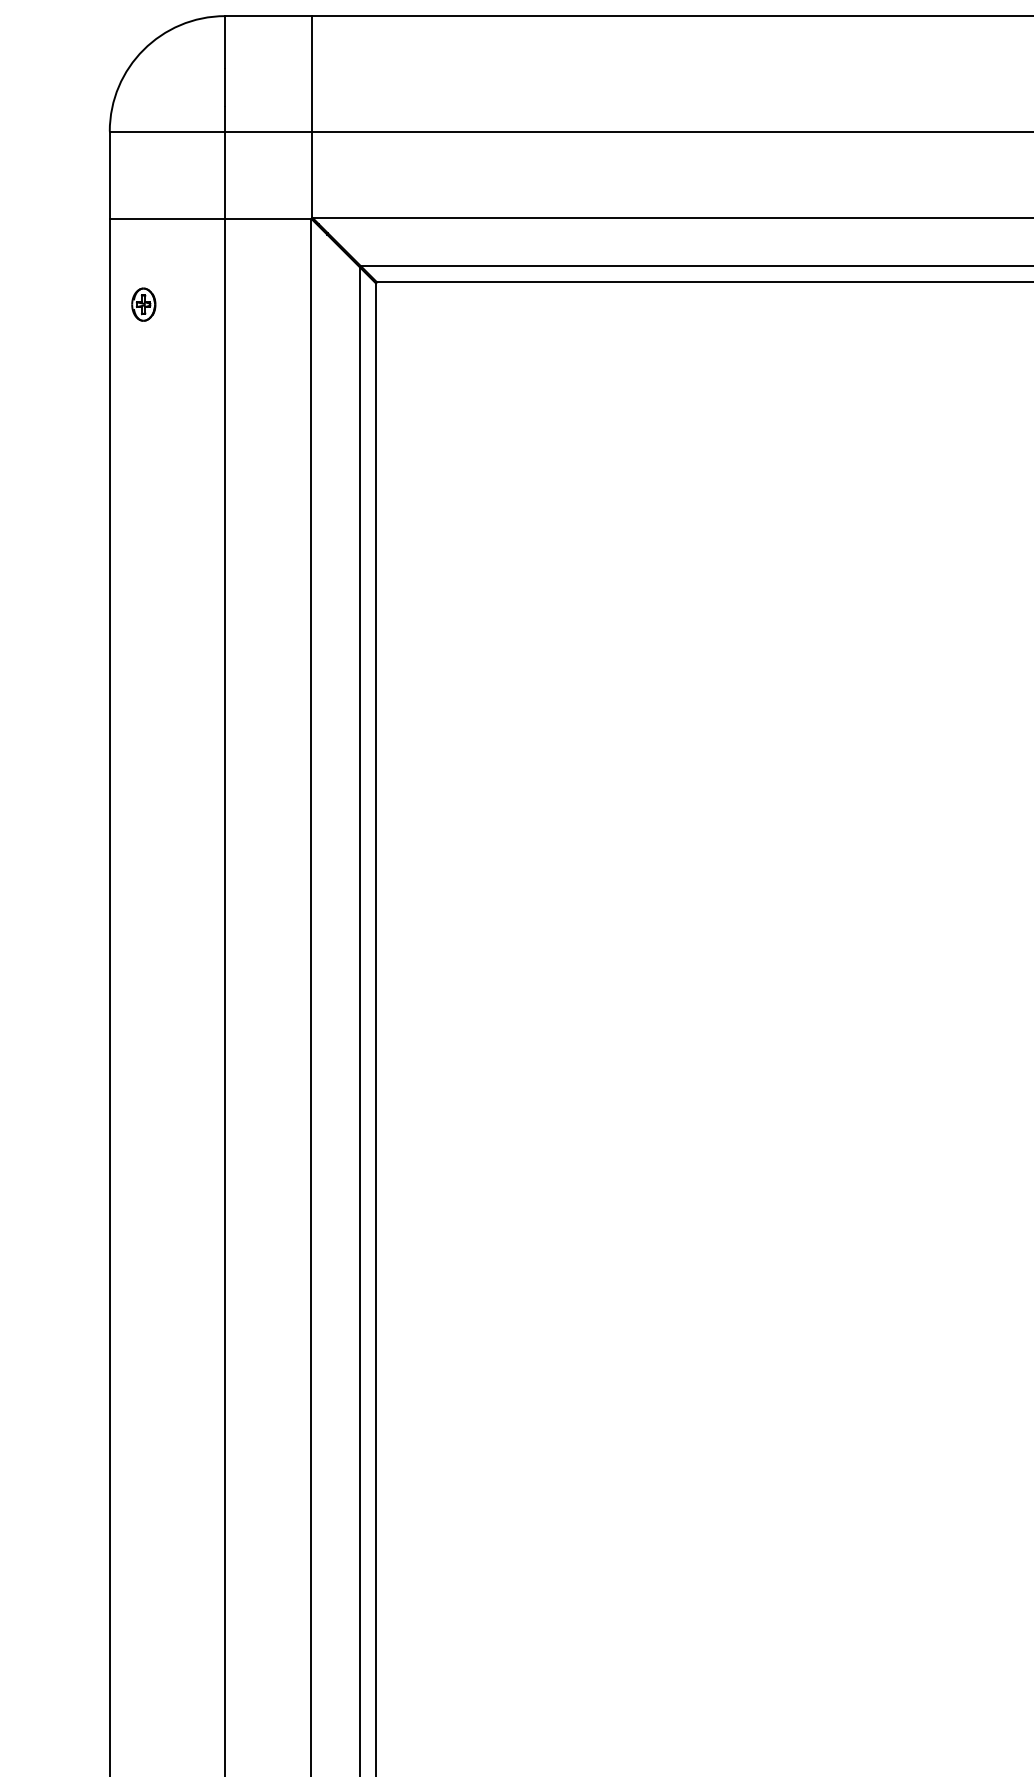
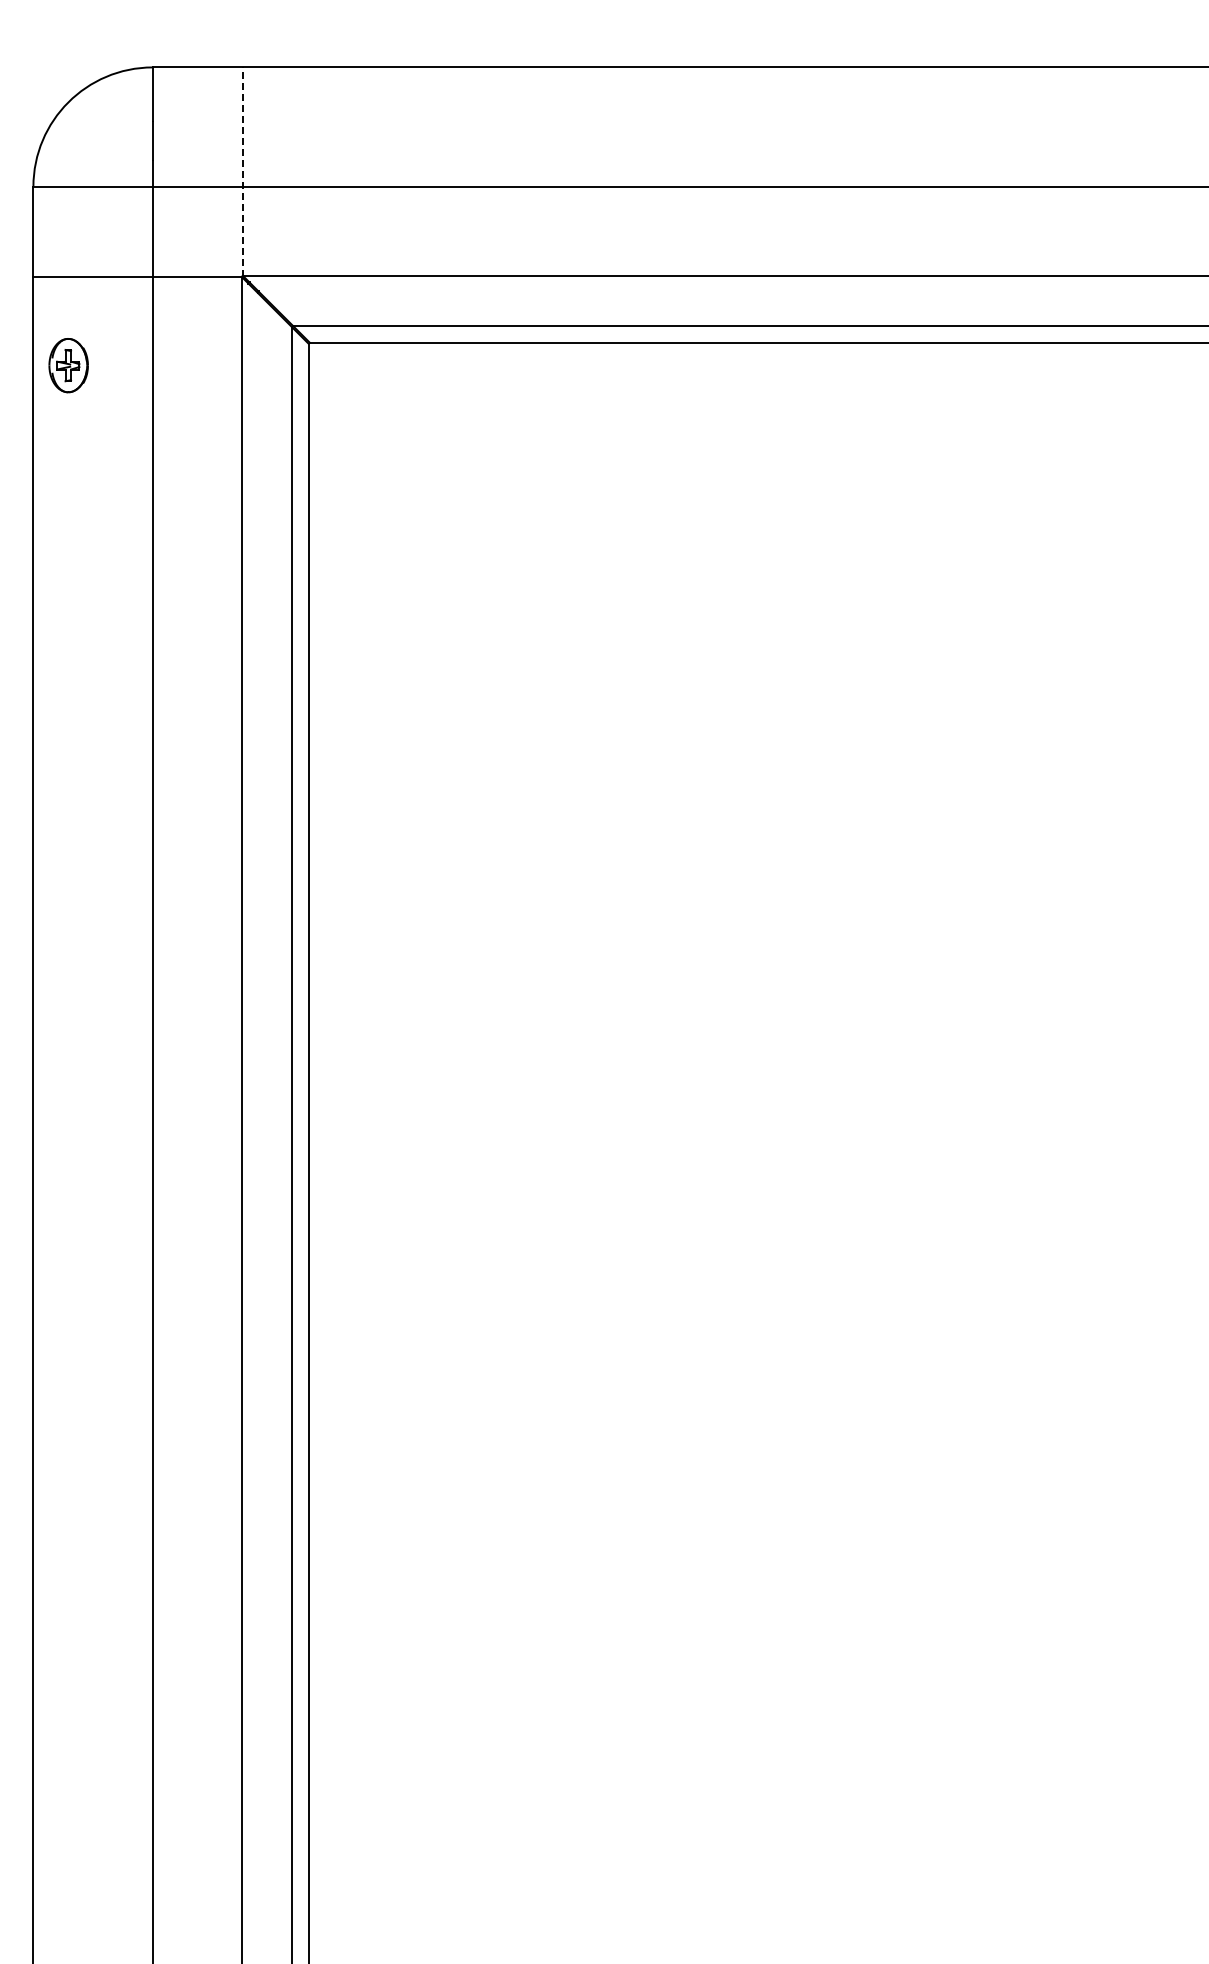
line: (312, 117) -> (242, 172), solid -> dashed
part: (143, 304) -> (68, 365), size x1.6

